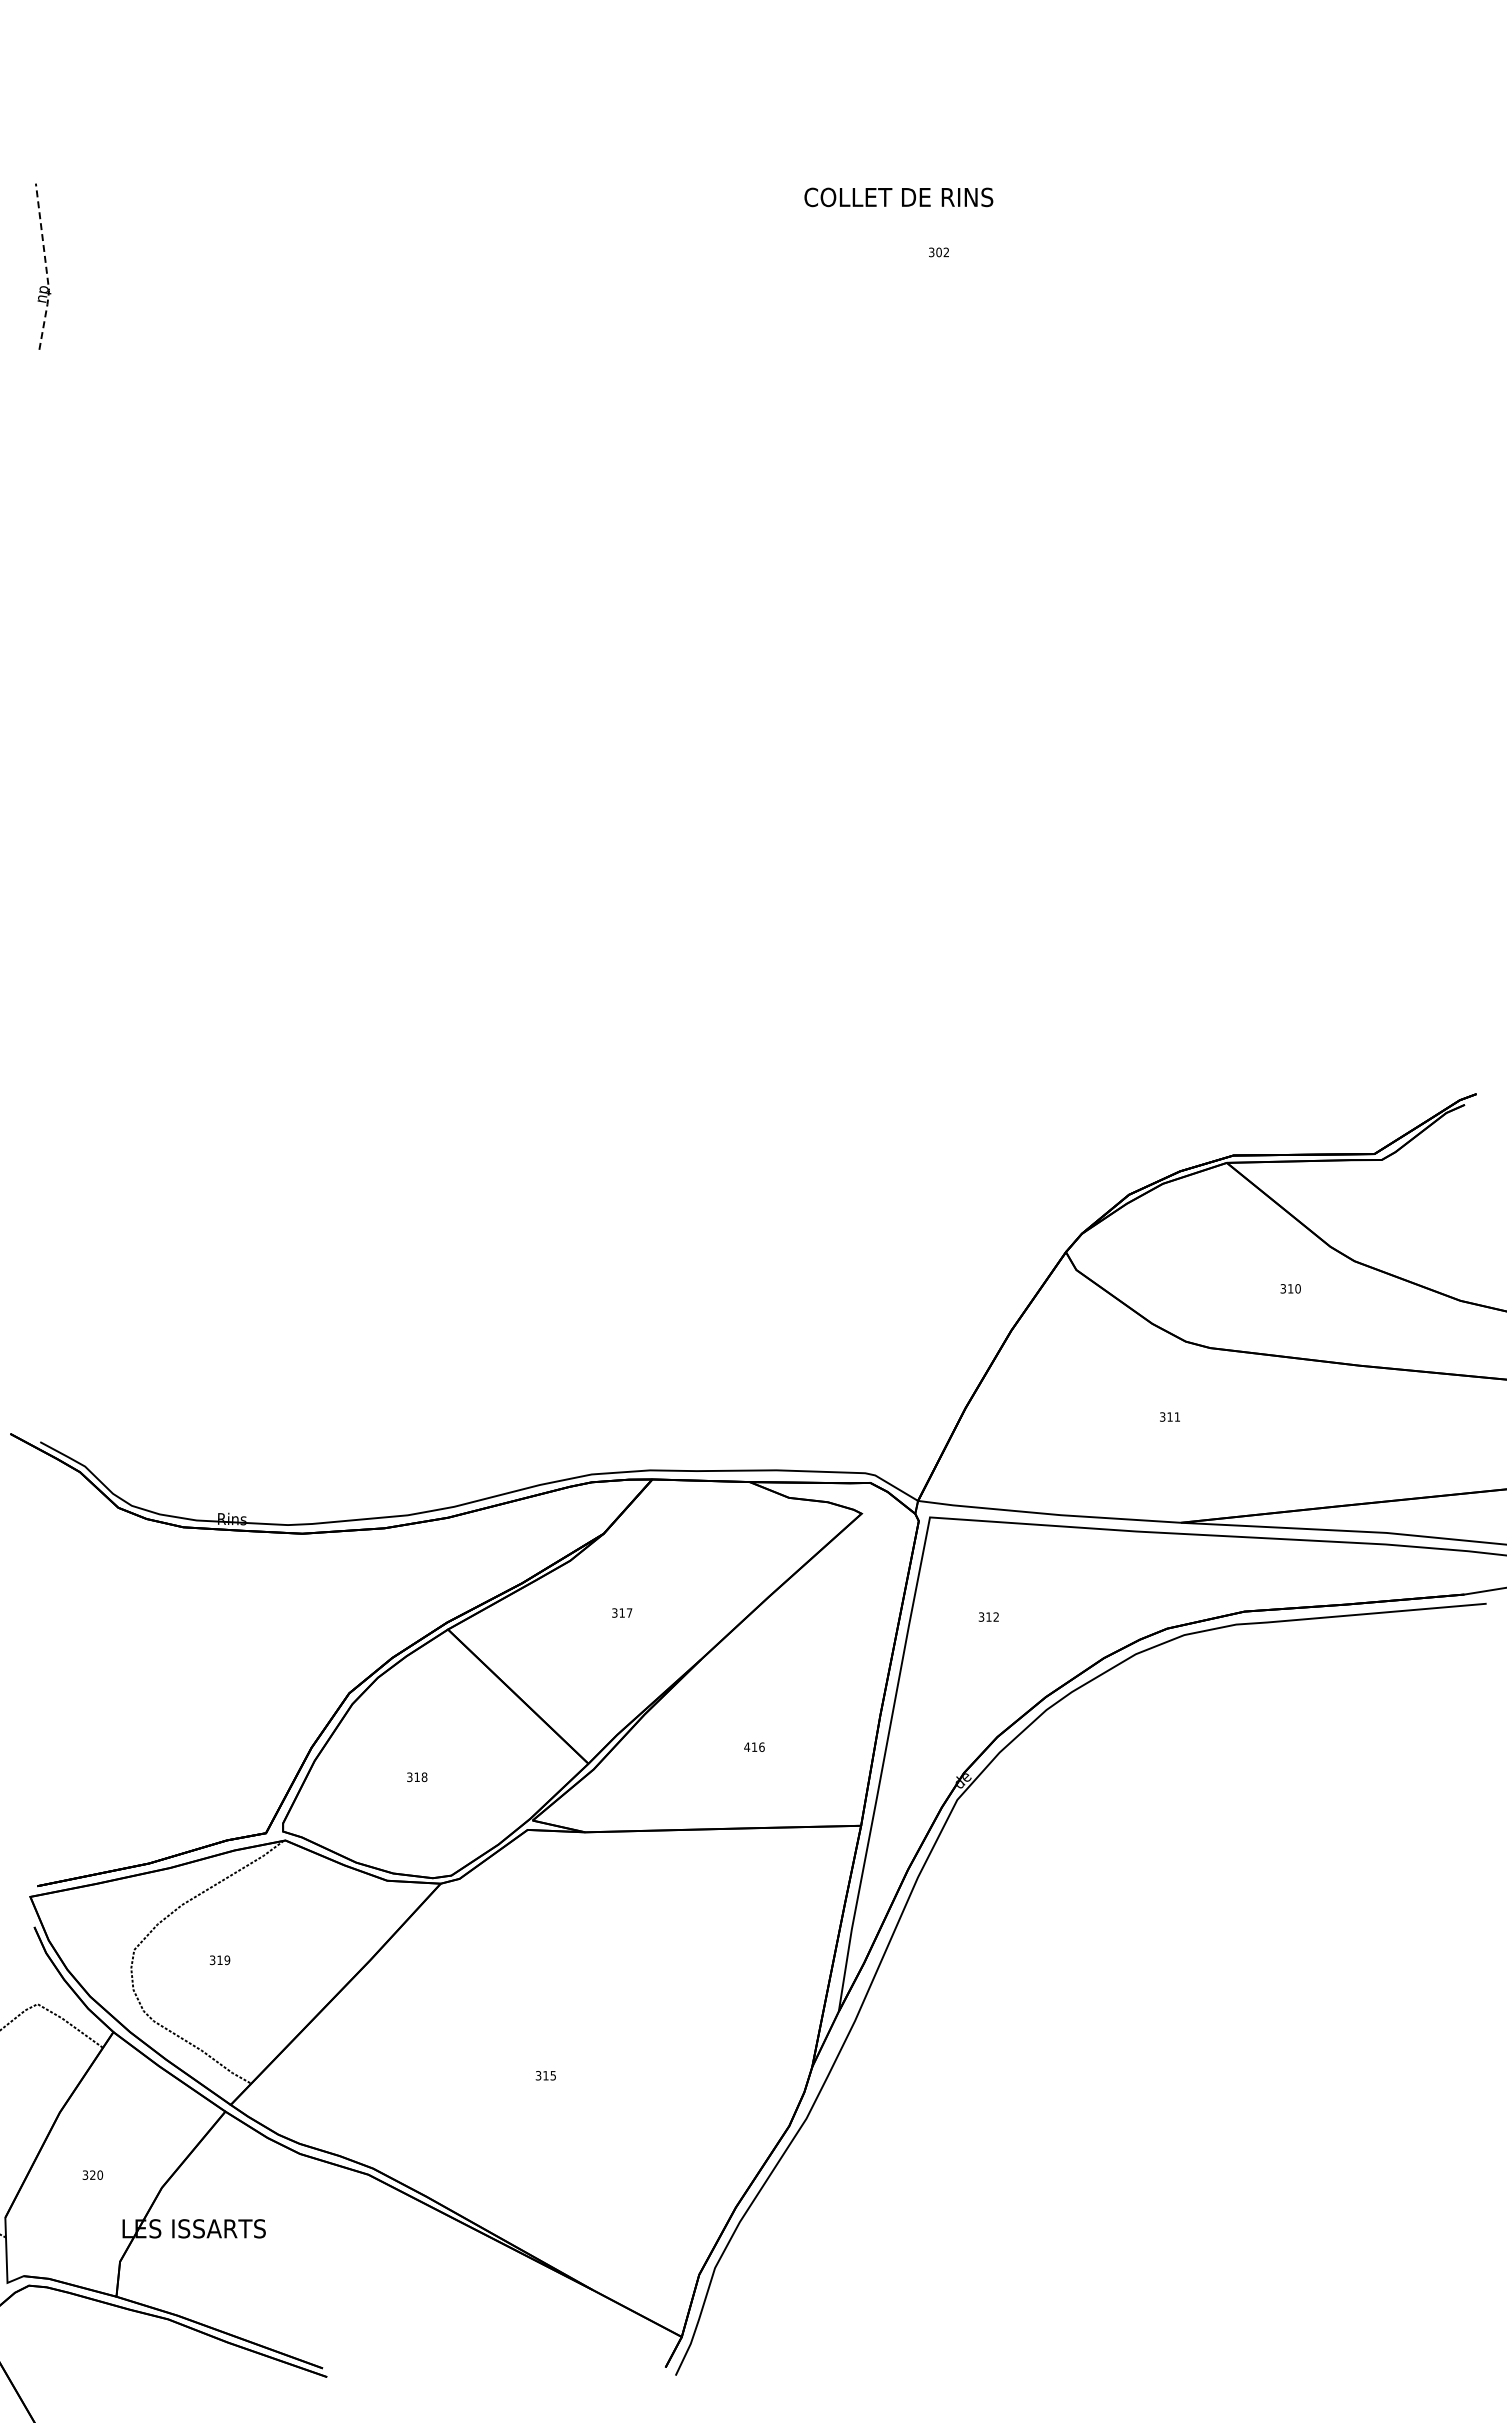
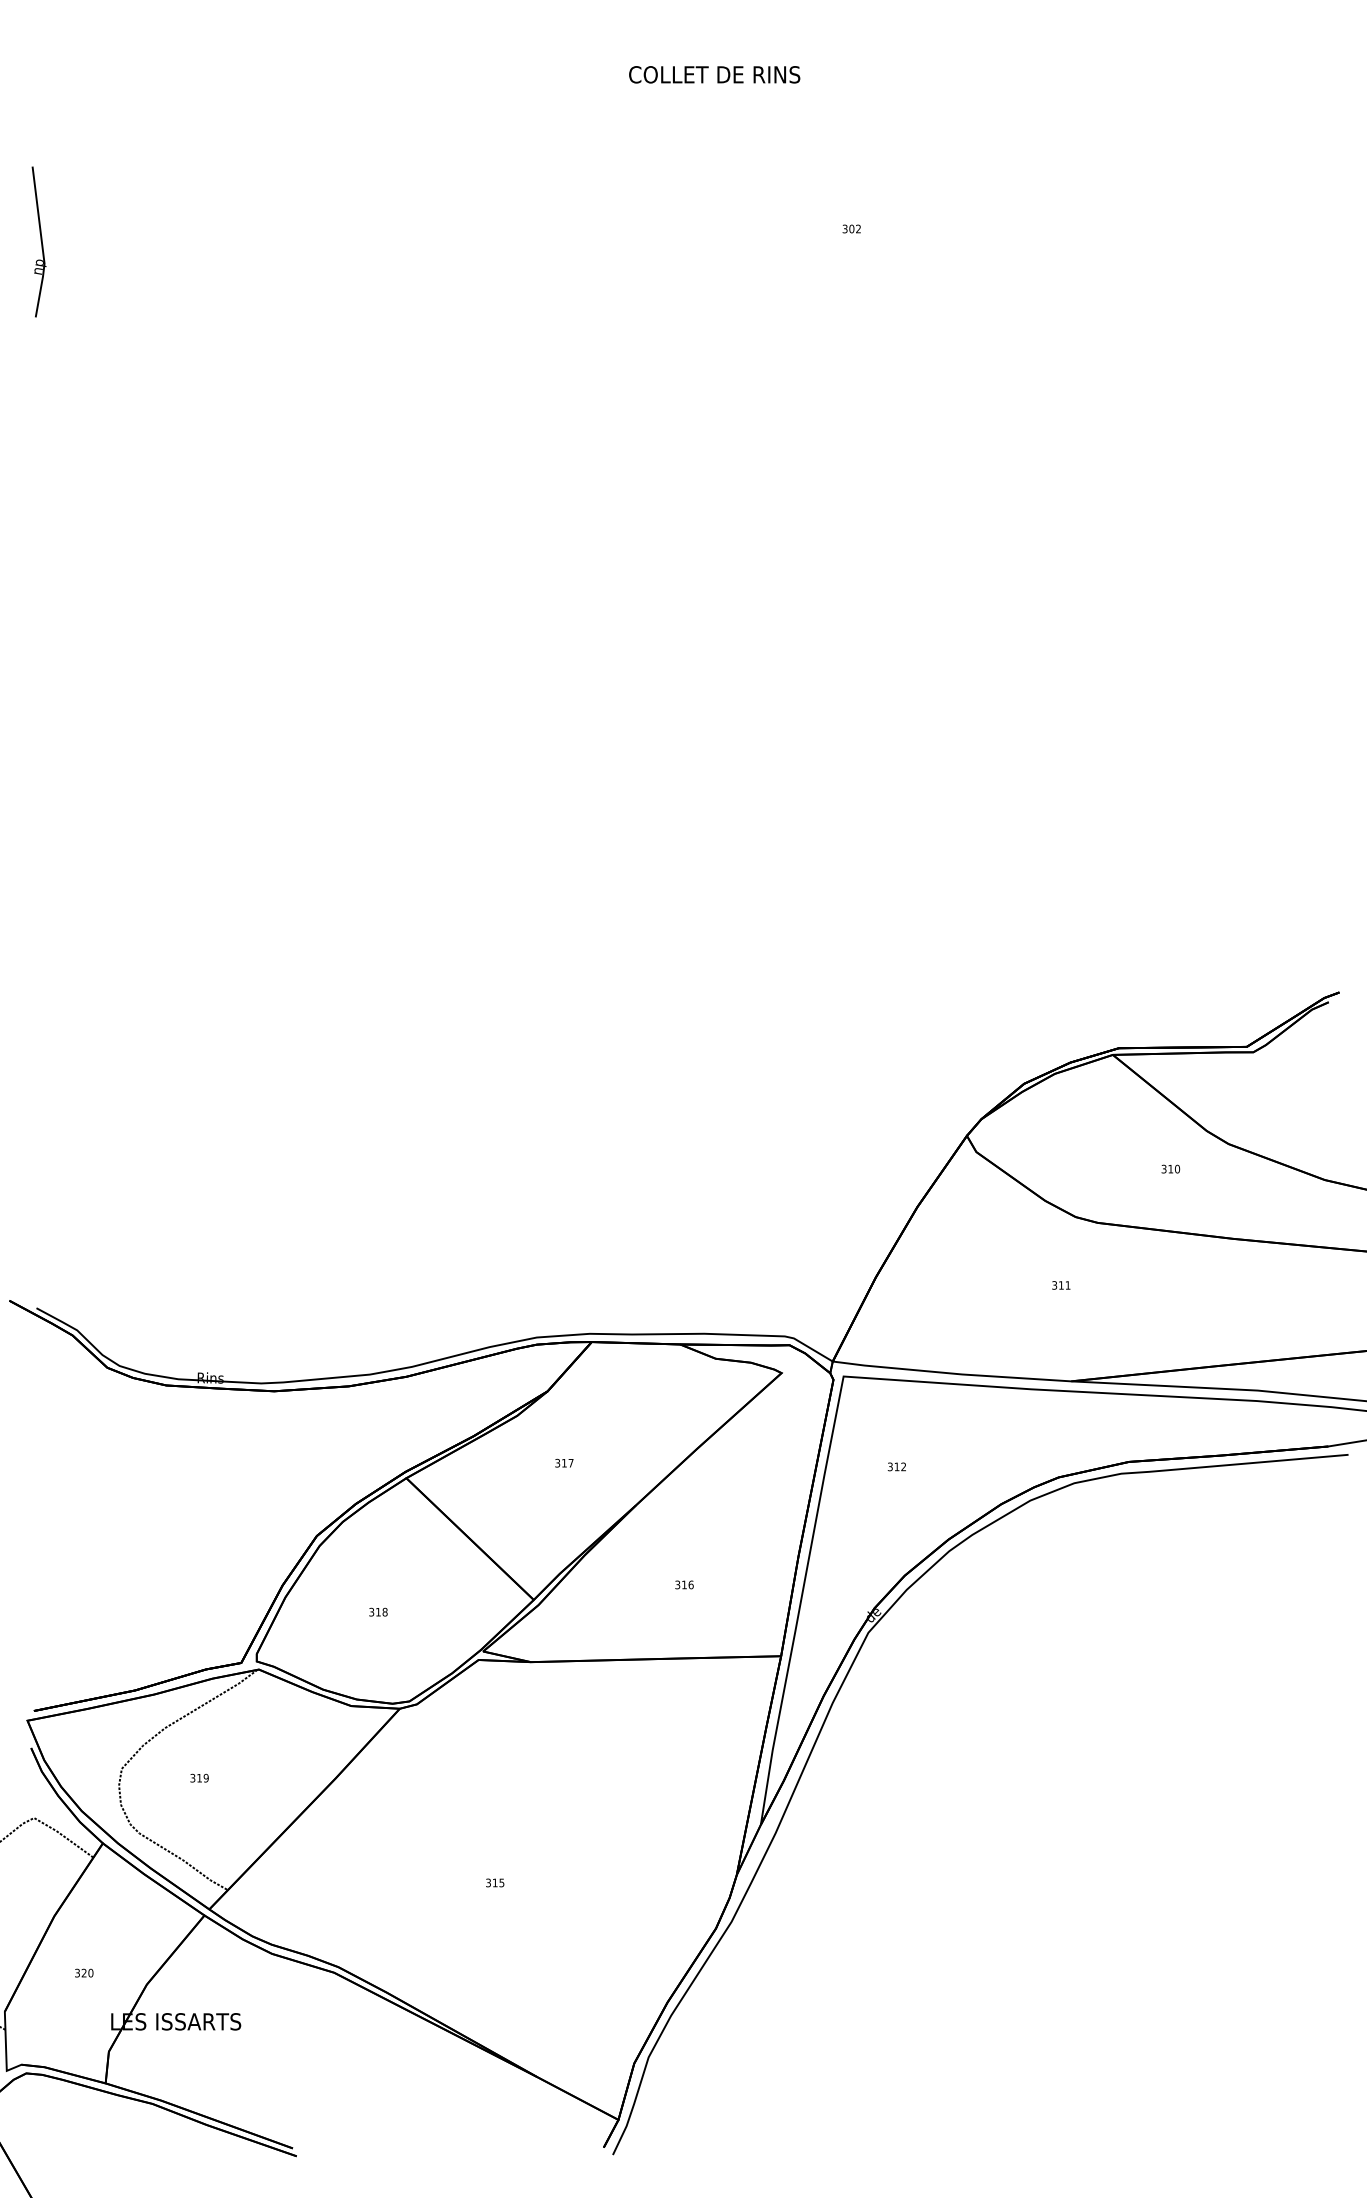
text: (898, 197) -> (714, 74), moved
line: (46, 267) -> (42, 242), dashed -> solid
text: (747, 1746) -> (678, 1584), 416 -> 316

